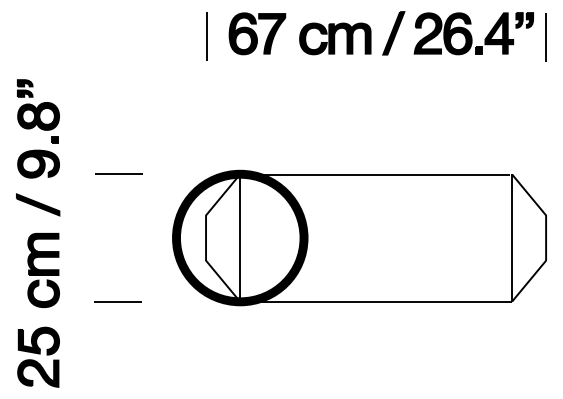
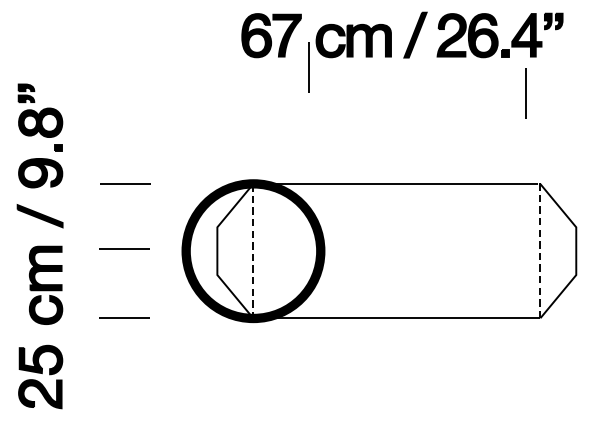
line: (206, 36) -> (308, 66), moved
line: (545, 37) -> (524, 93), moved
line: (117, 235) -> (123, 248), added
line: (240, 238) -> (253, 251), solid -> dashed
line: (512, 238) -> (540, 251), solid -> dashed

